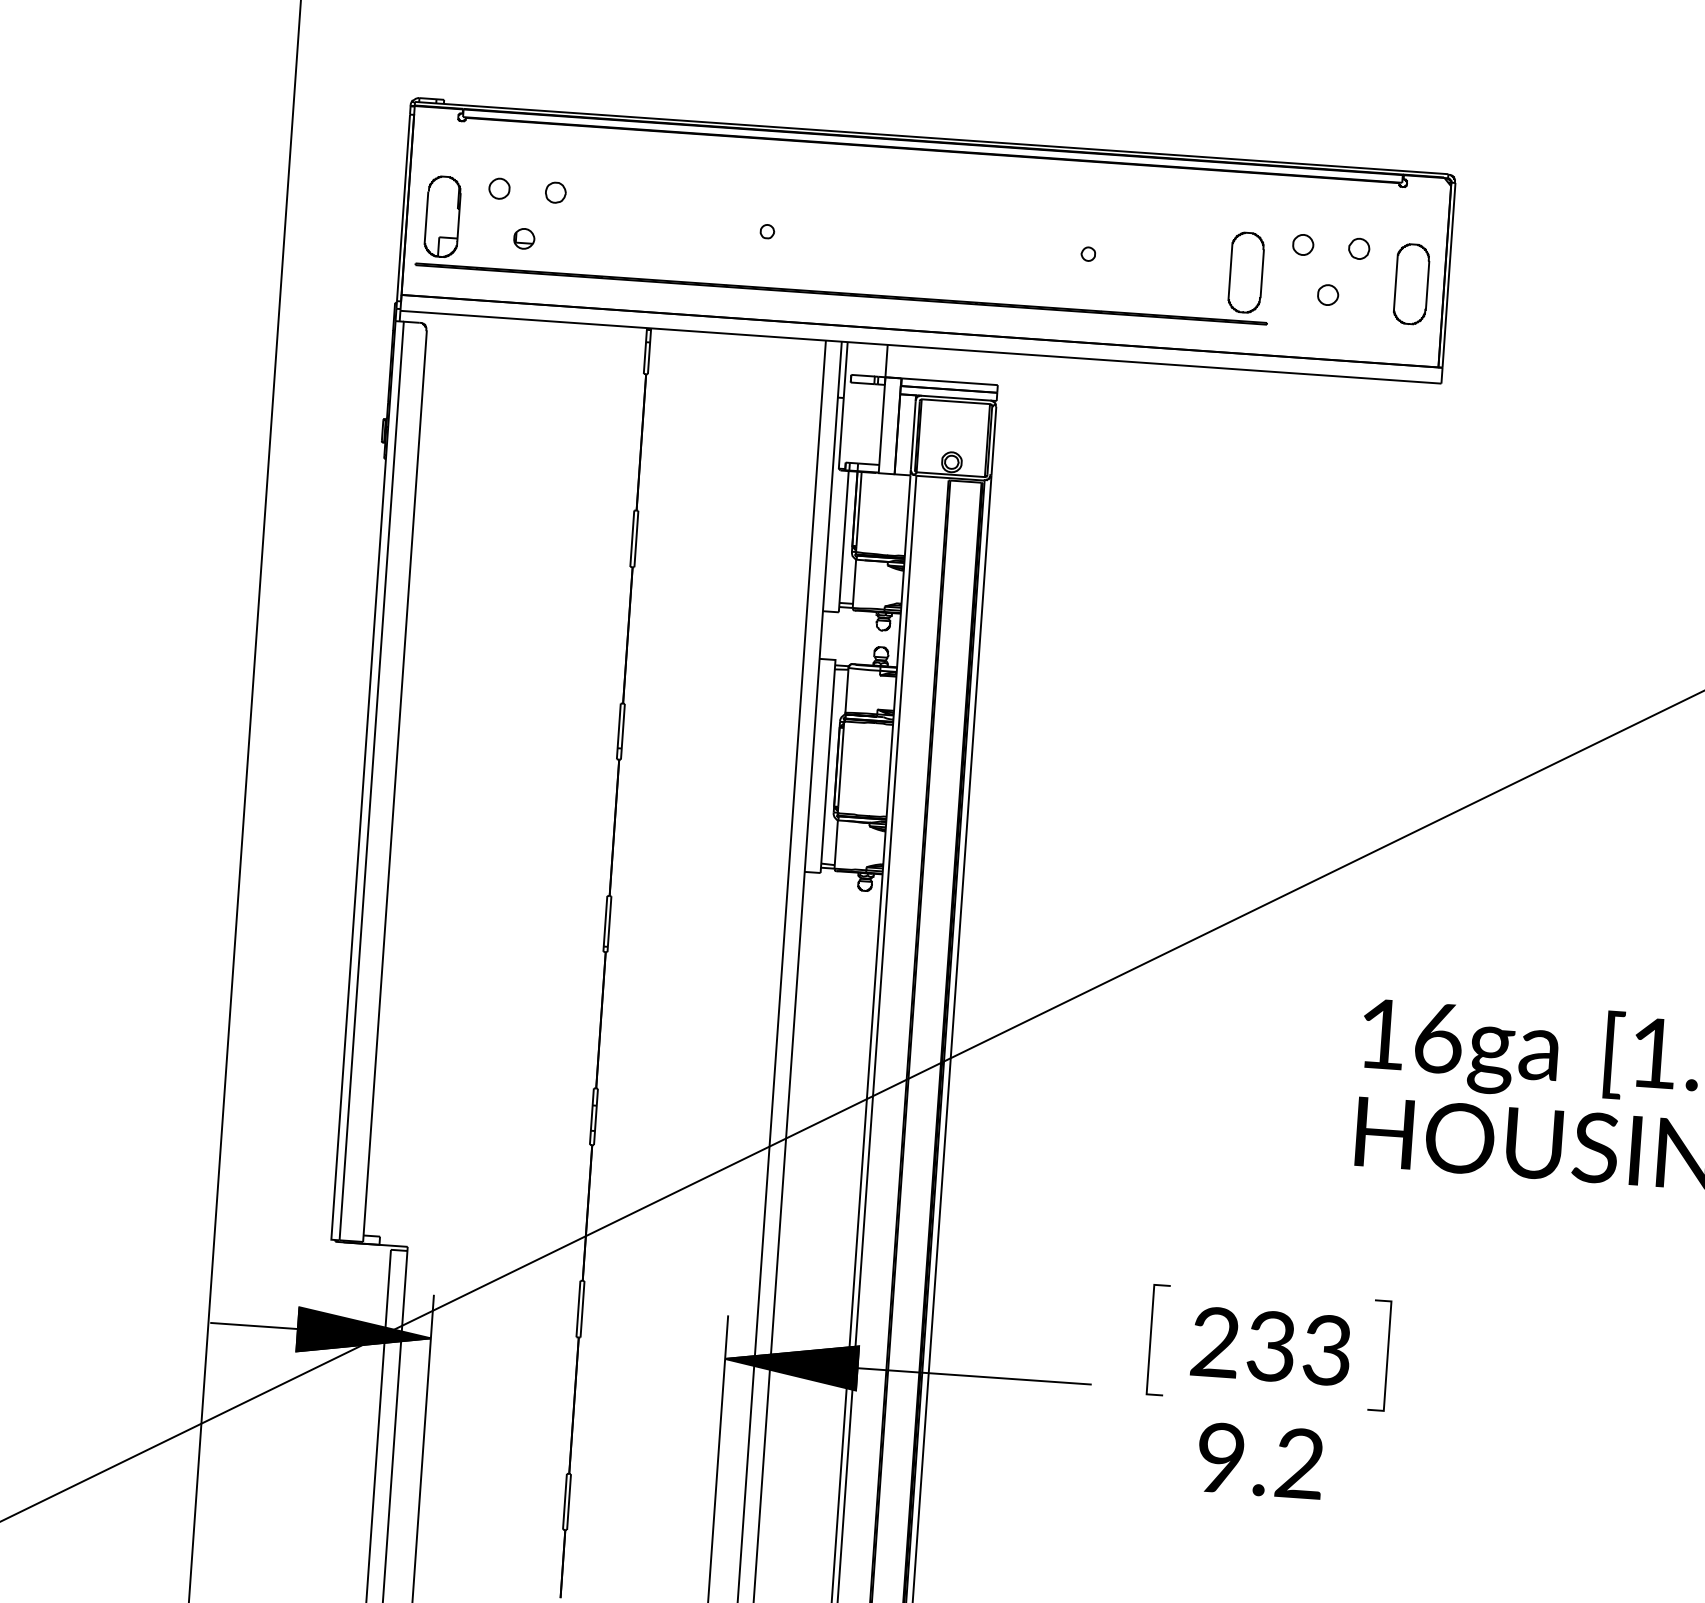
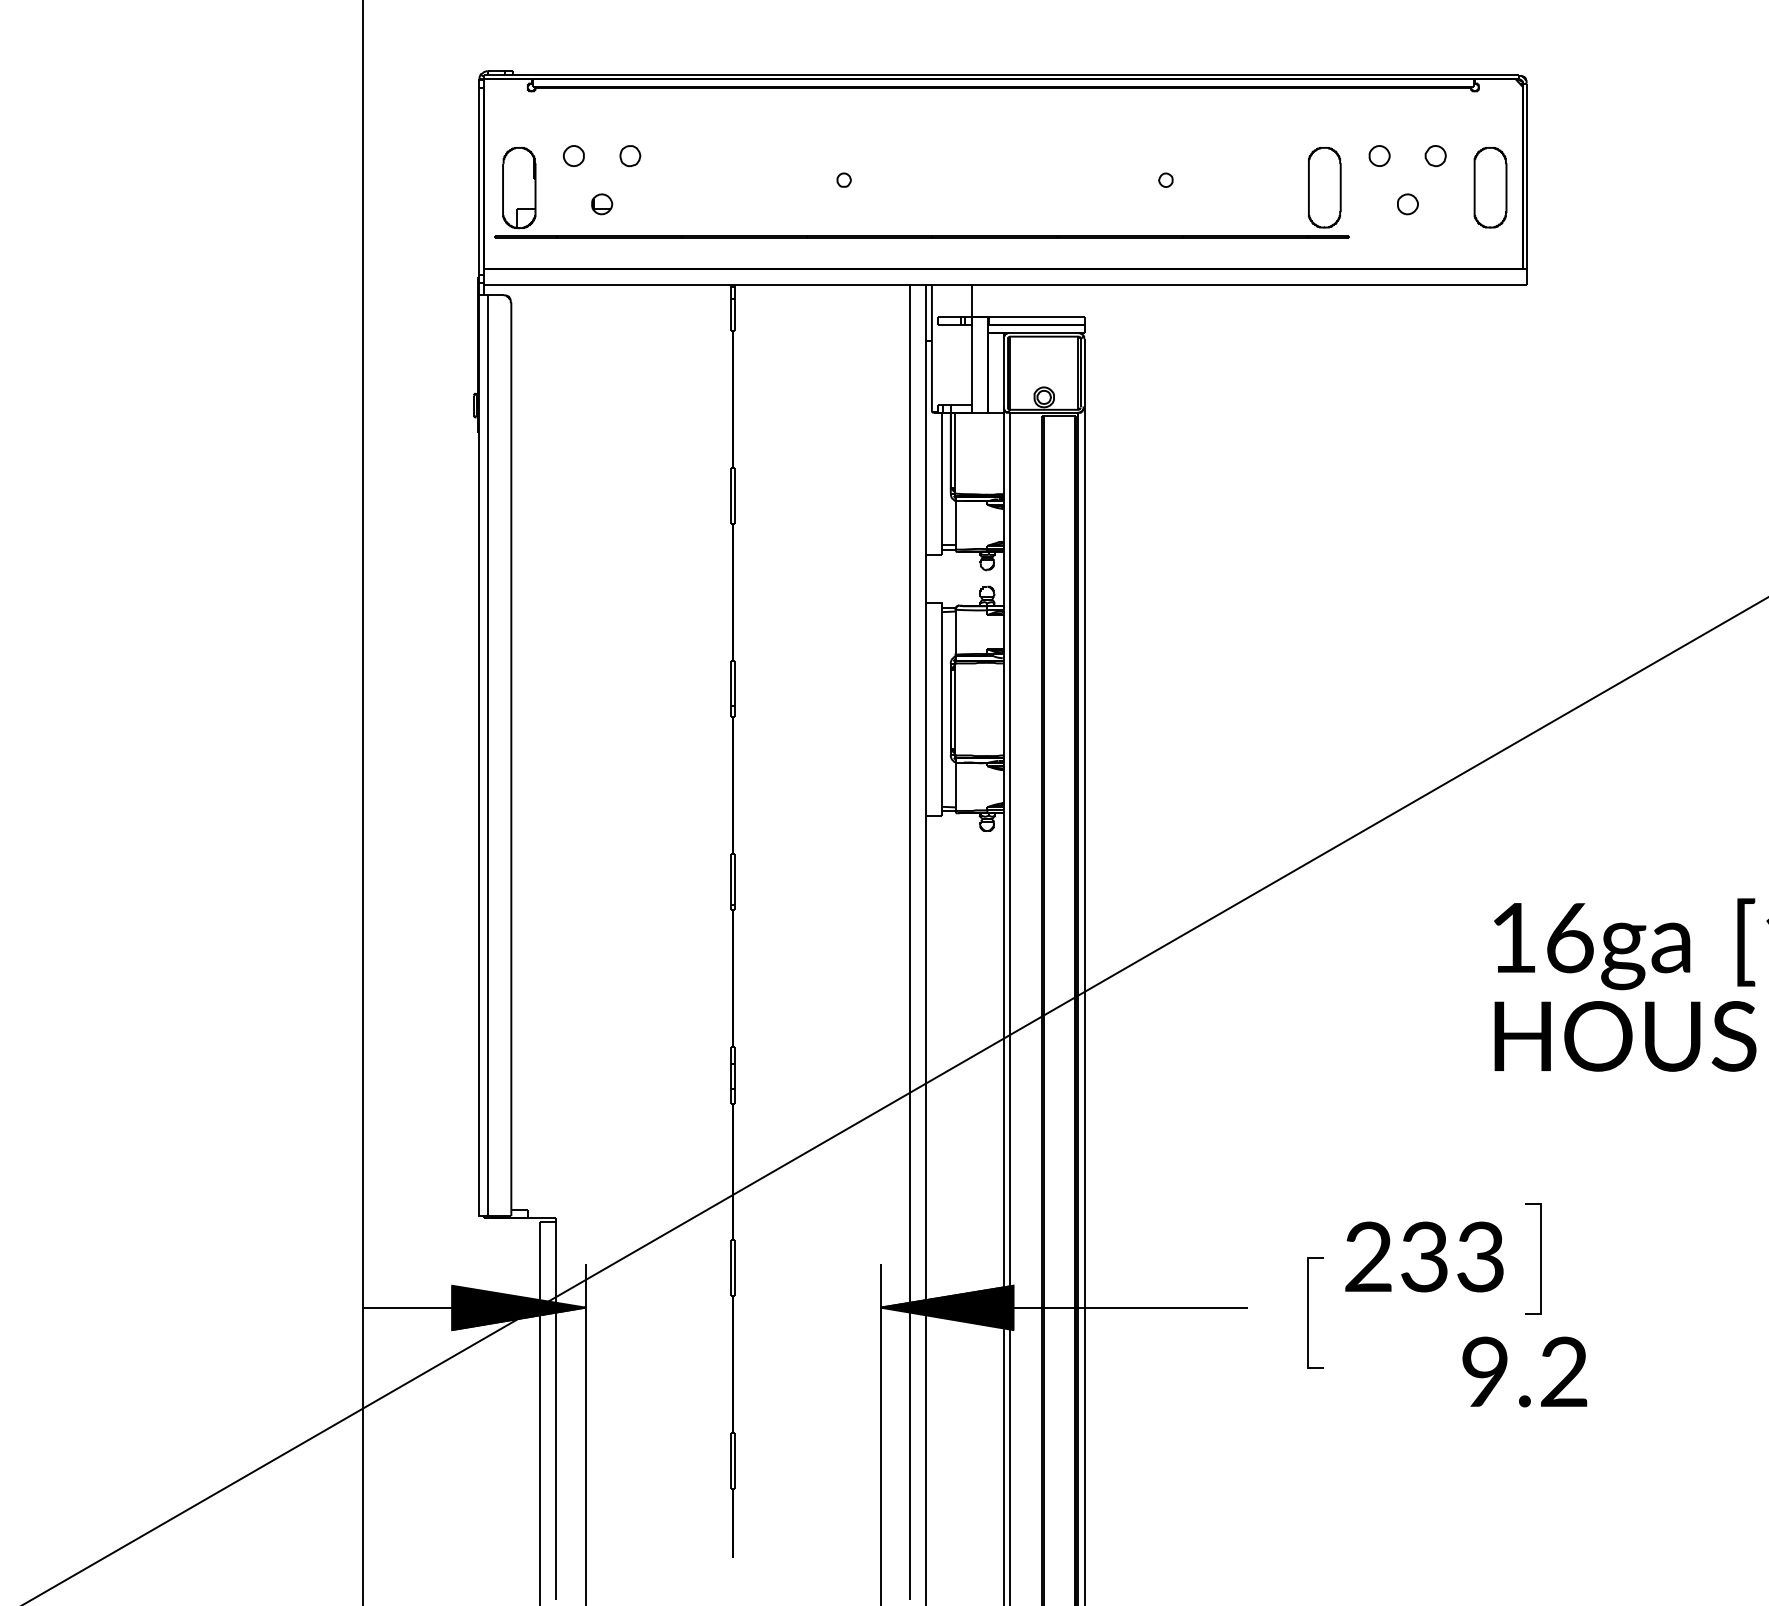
line: (1151, 1339) -> (1308, 1312), moved
text: (1260, 1460) -> (1524, 1371), moved

